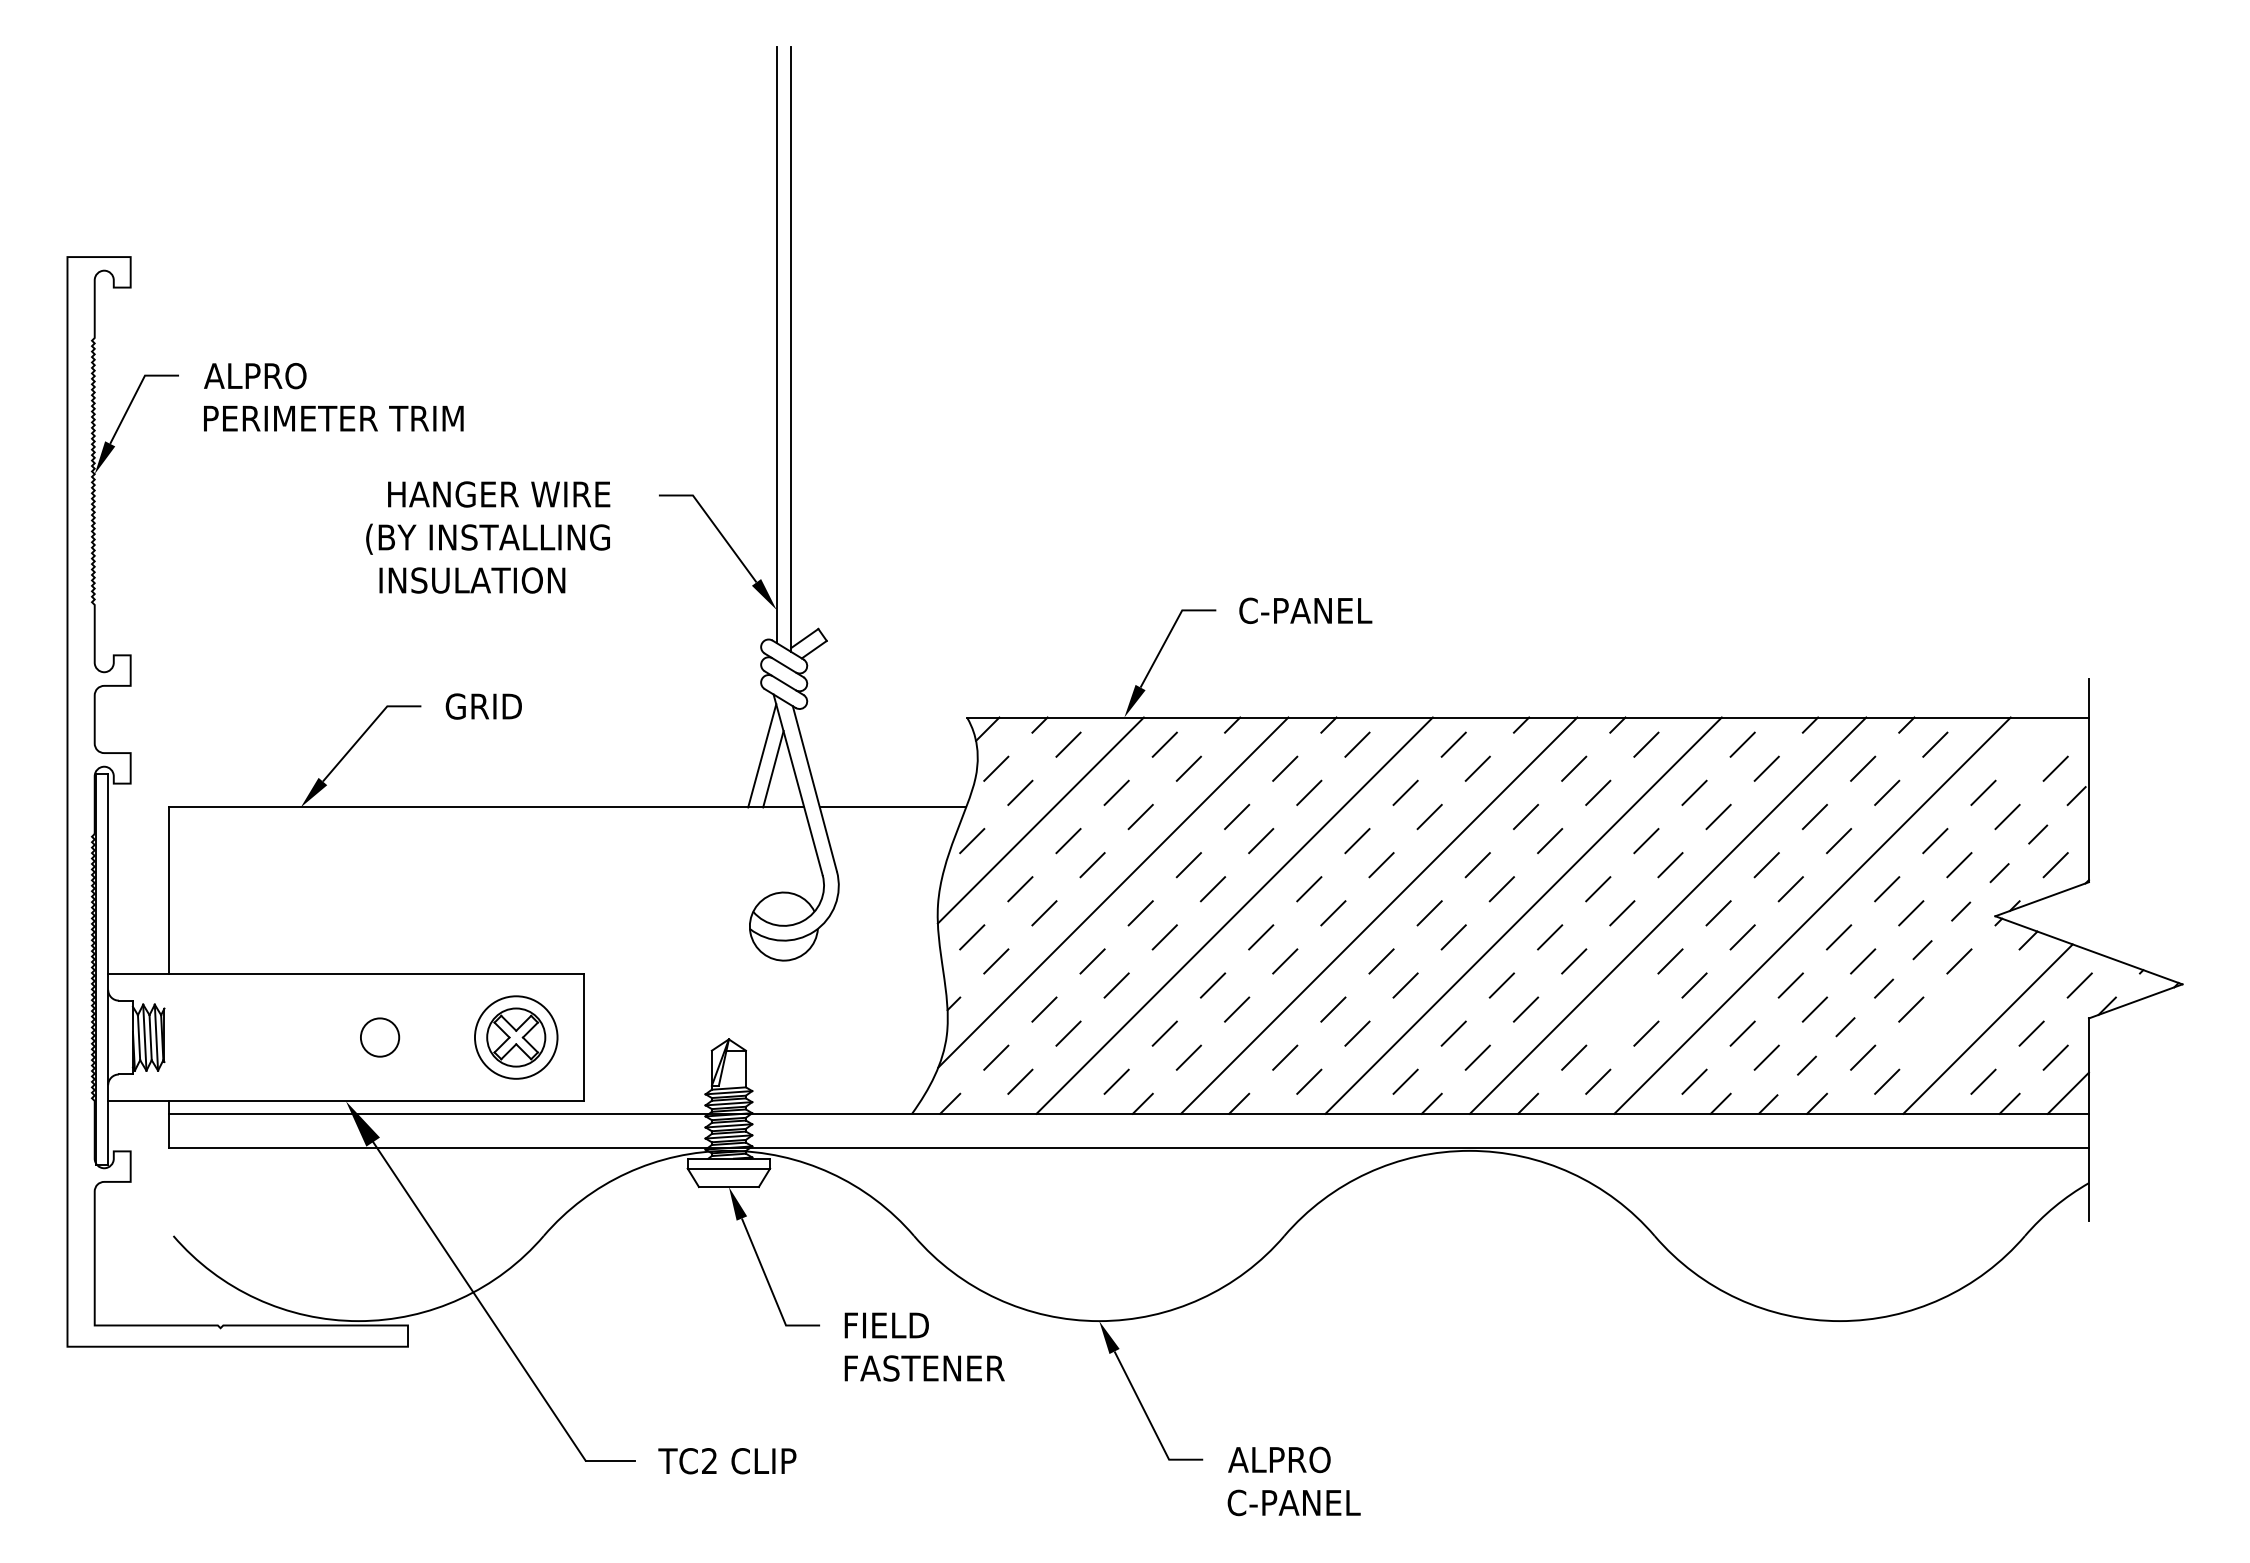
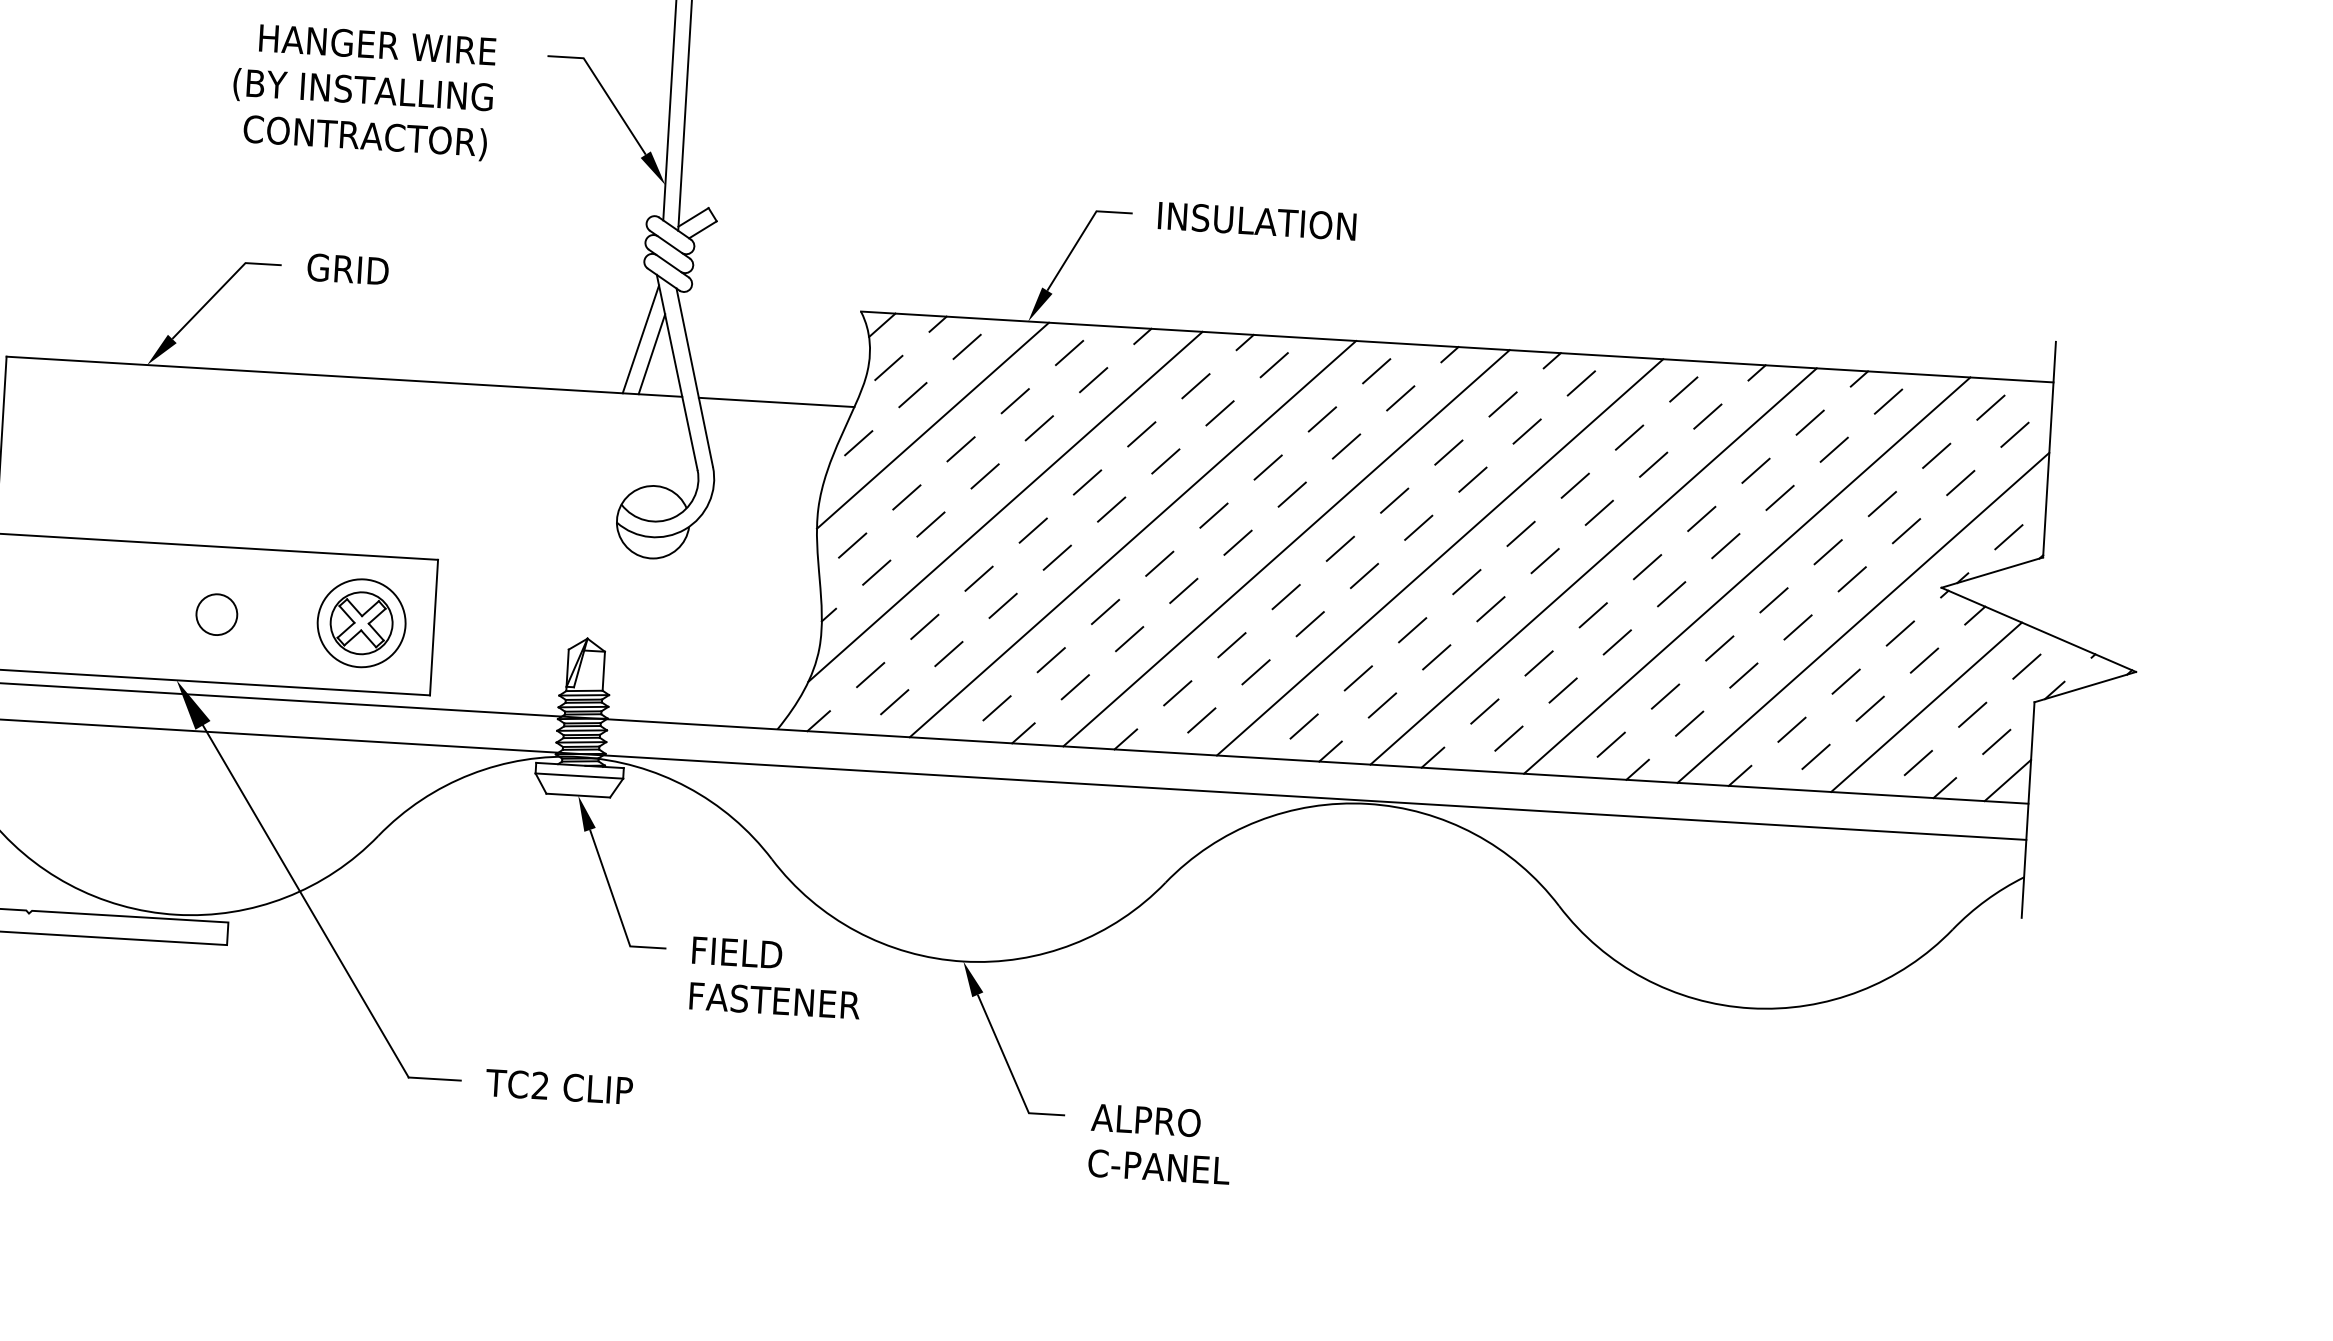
text: (492, 581) -> (365, 137), INSULATION -> CONTRACTOR)
text: (1332, 610) -> (1256, 220), C-PANEL -> INSULATION
line: (2031, 744) -> (1990, 407), added
line: (1924, 948) -> (1864, 617), dashed -> solid
line: (1983, 985) -> (1924, 660), added
line: (1622, 1009) -> (1539, 663), added
line: (1935, 1033) -> (1870, 708), added

